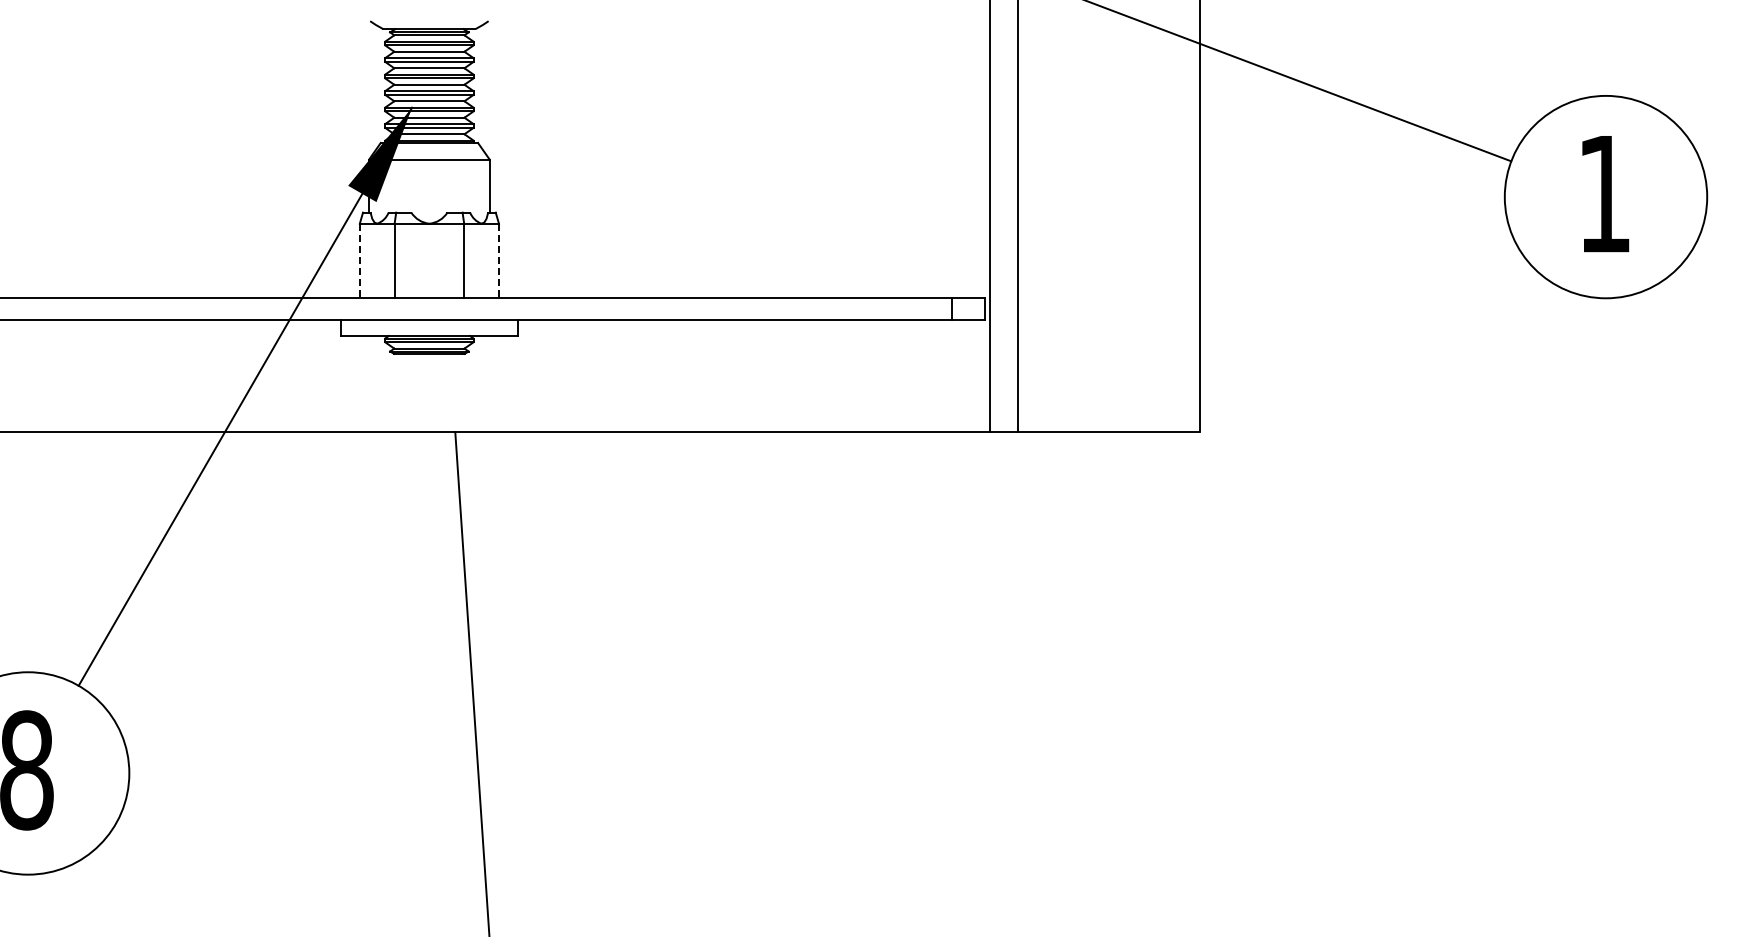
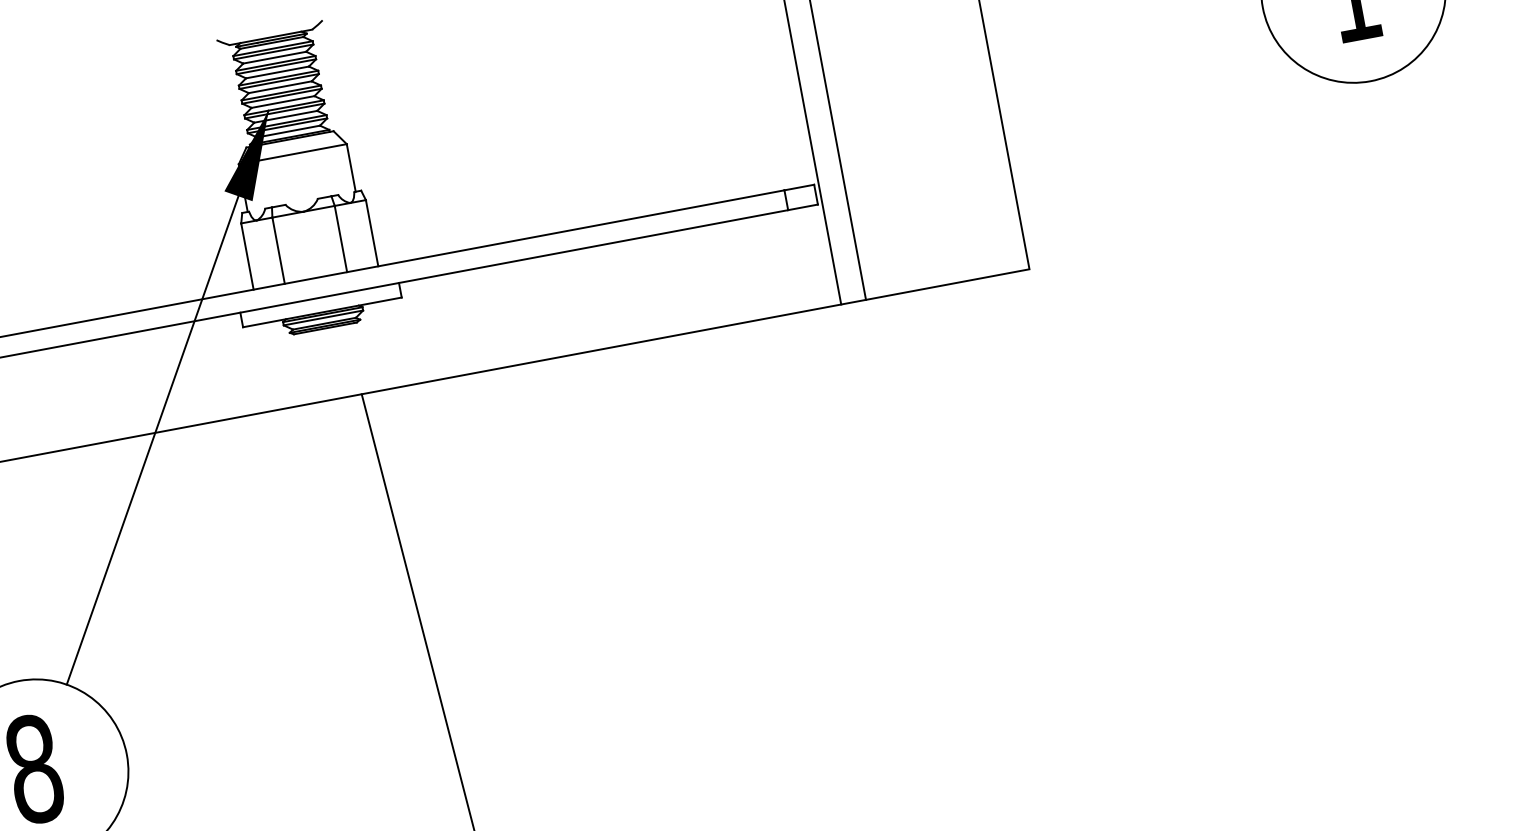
line: (359, 260) -> (247, 256), dashed -> solid
line: (498, 260) -> (371, 233), dashed -> solid

